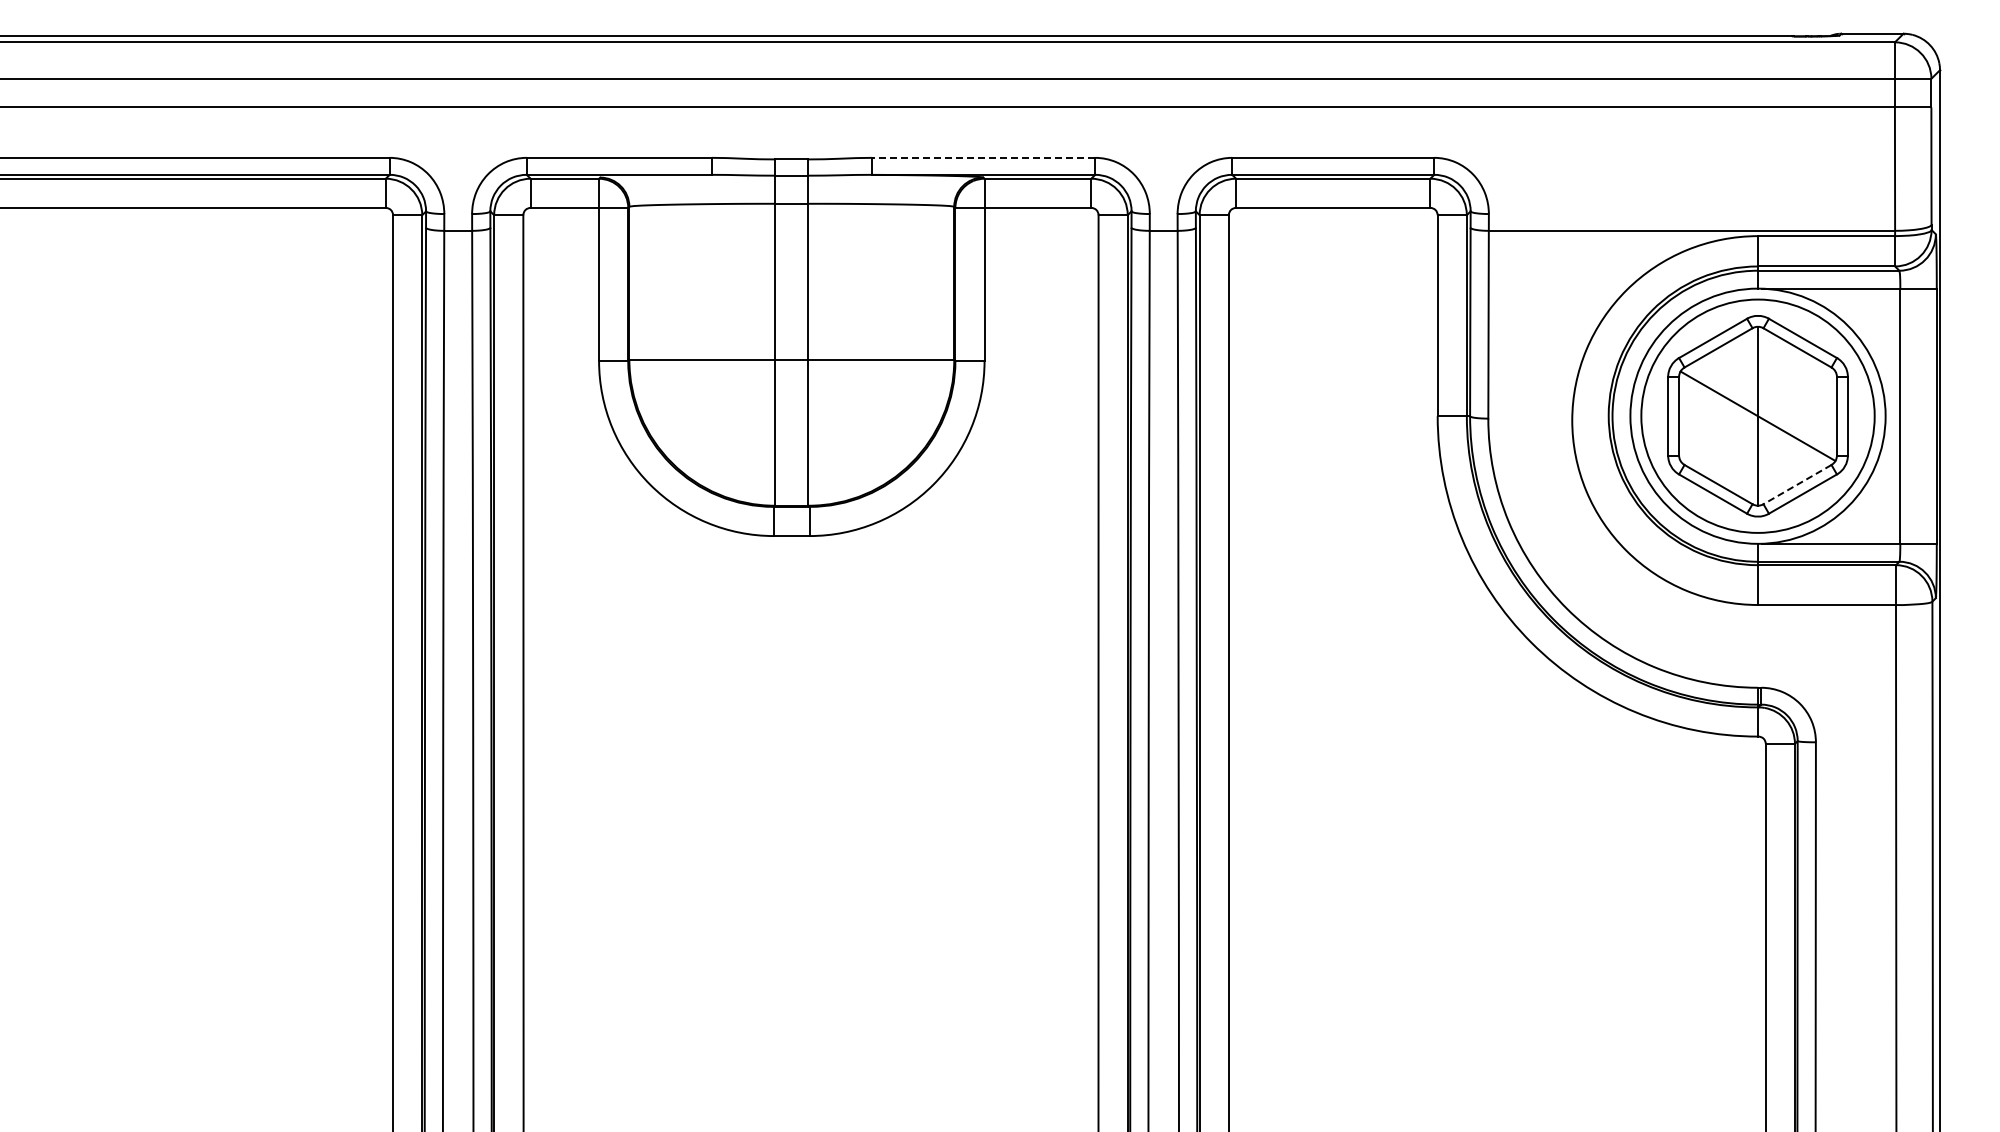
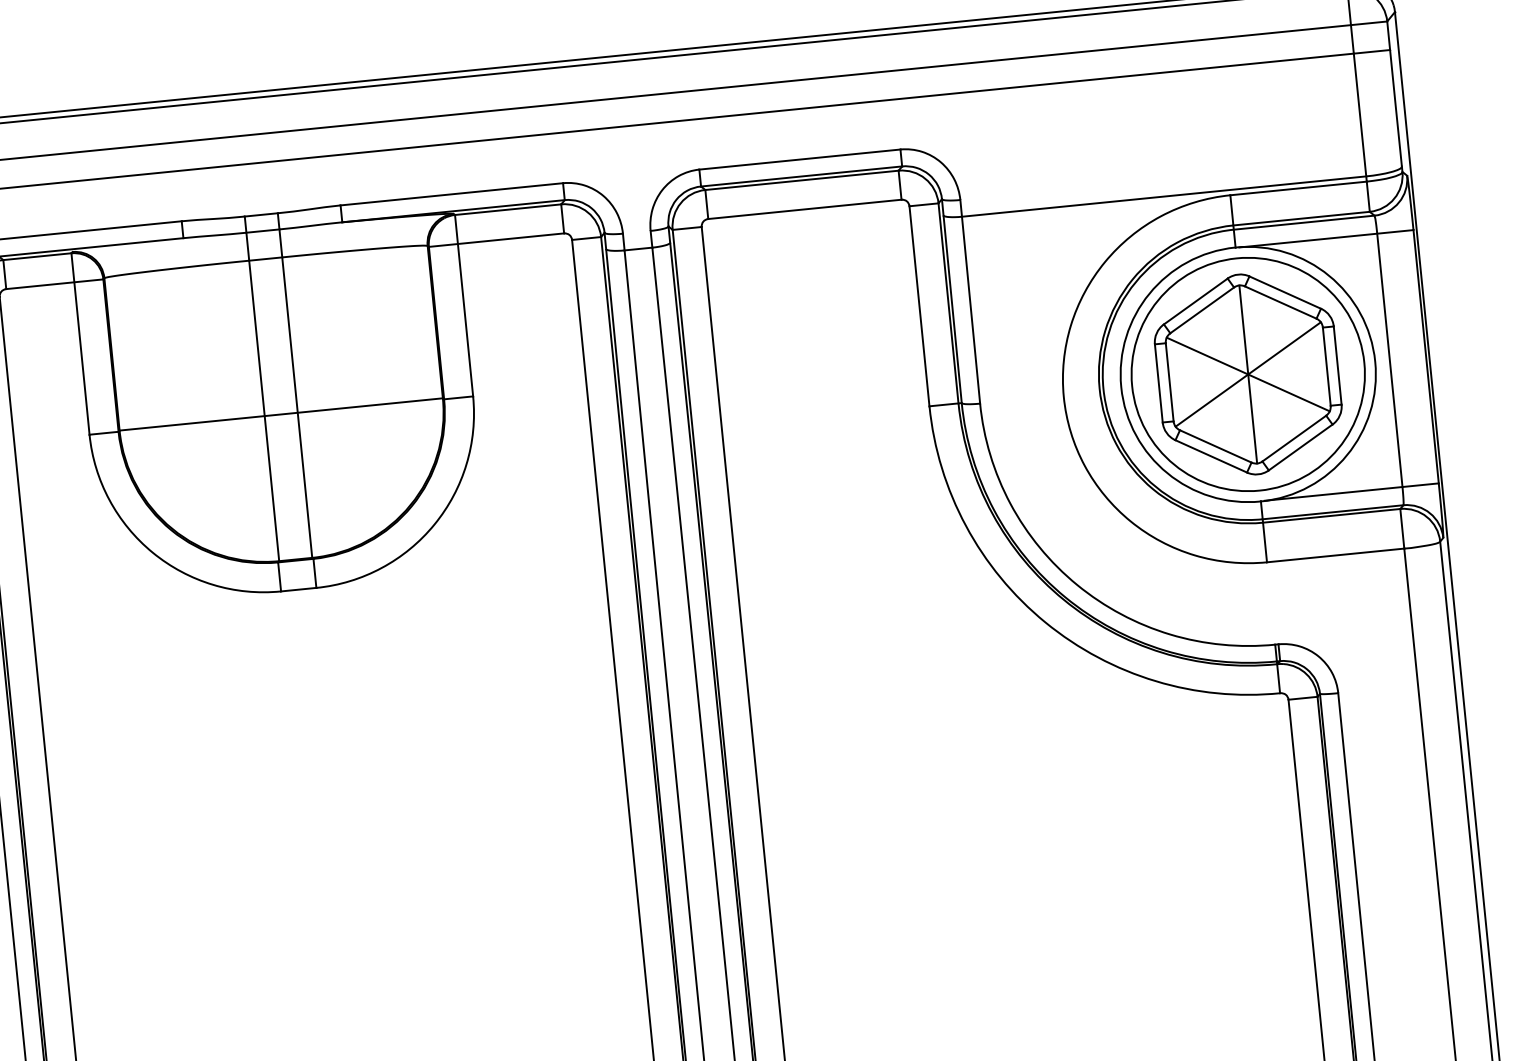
line: (983, 157) -> (451, 193), dashed -> solid
line: (1757, 415) -> (1247, 373), added
line: (1797, 484) -> (1294, 438), dashed -> solid

